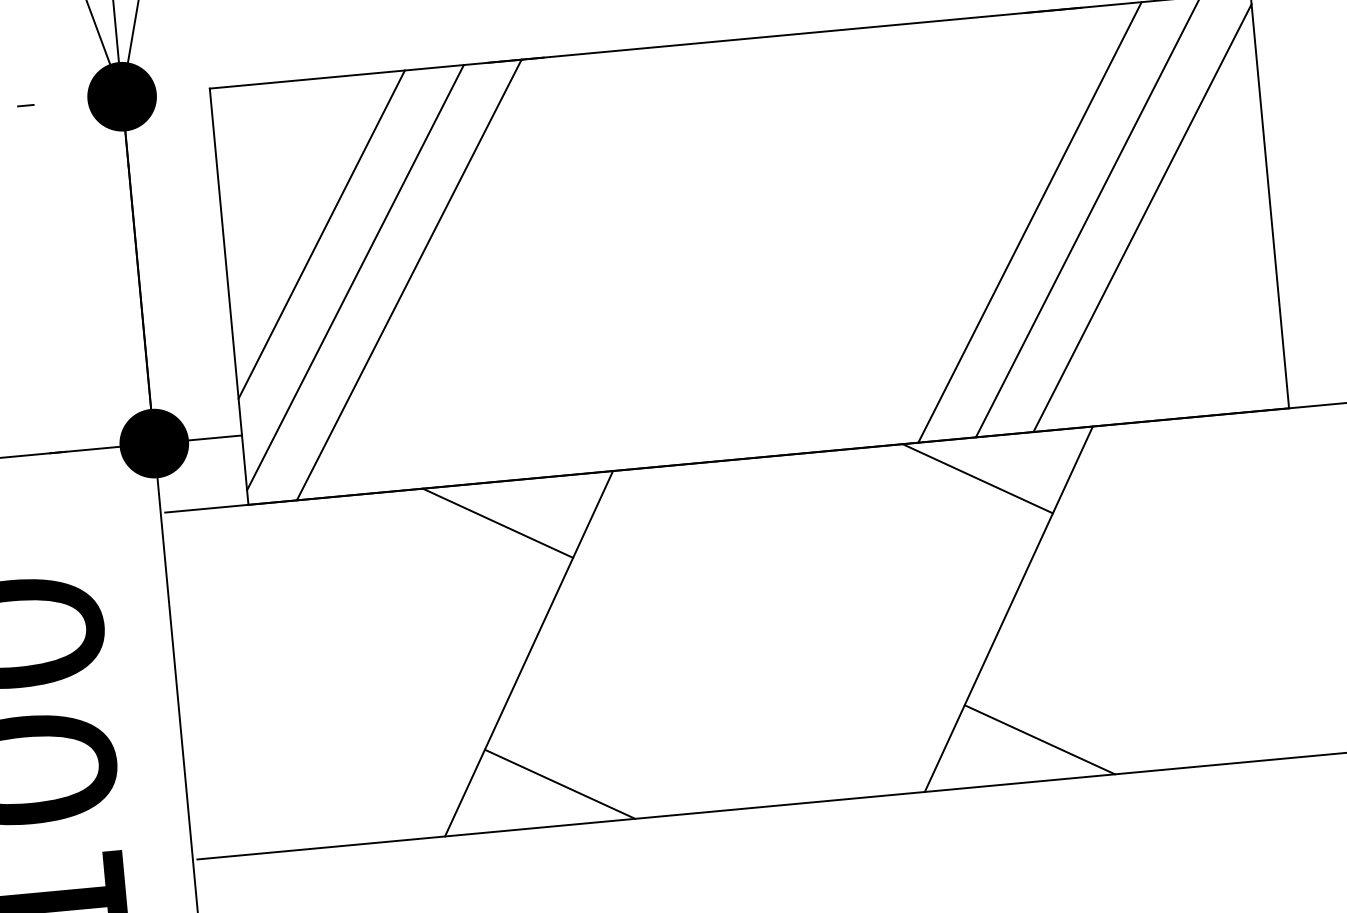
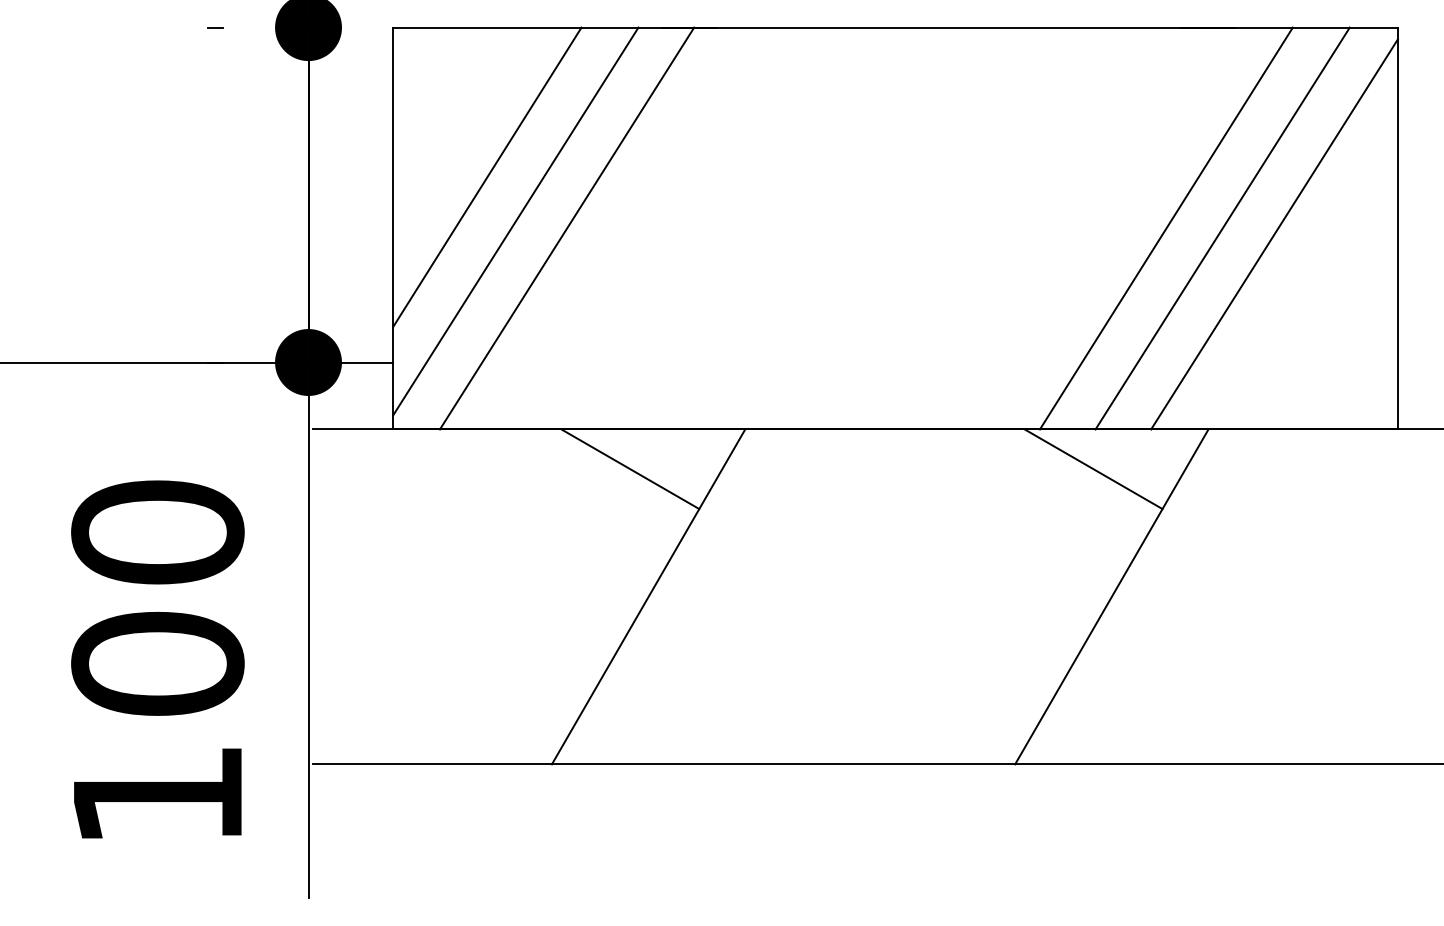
line: (1039, 739) -> (1129, 724), removed
line: (559, 784) -> (666, 724), removed

